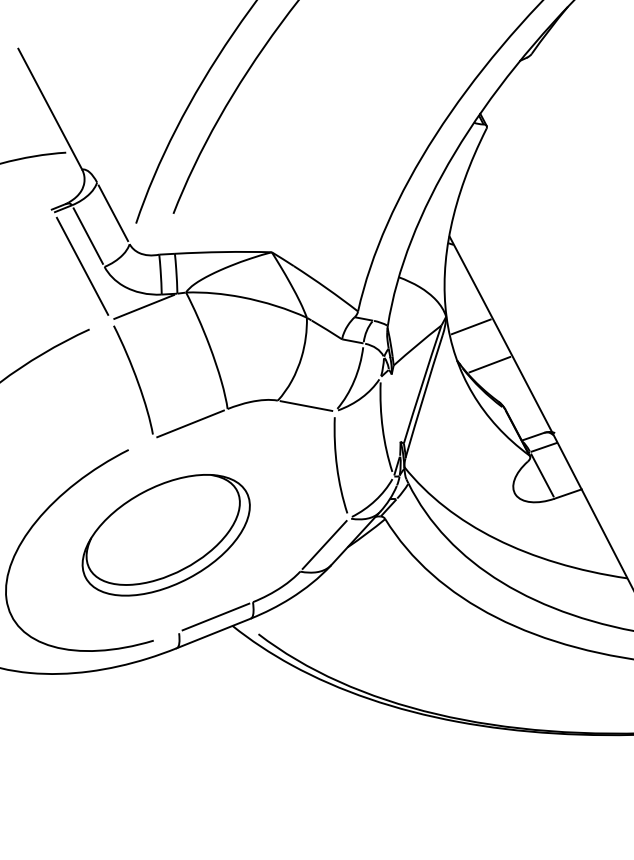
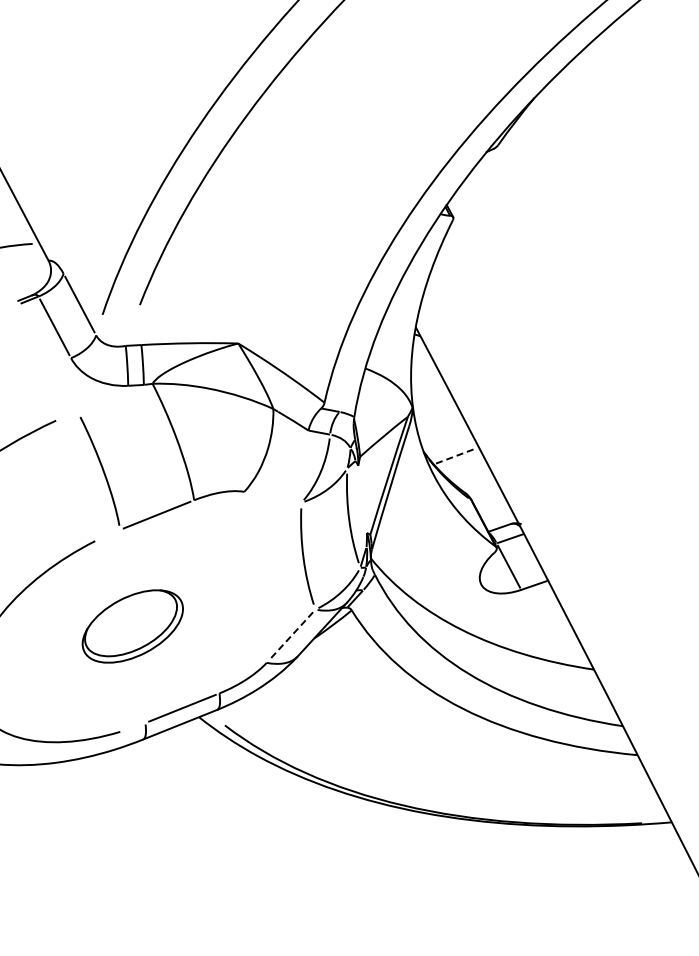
line: (82, 266) -> (48, 357), removed
line: (144, 307) -> (110, 398), removed
line: (471, 326) -> (437, 417), removed
line: (490, 364) -> (456, 455), solid -> dashed
line: (306, 406) -> (272, 497), removed
part: (166, 535) -> (132, 626), size x0.6
line: (325, 545) -> (291, 636), solid -> dashed

